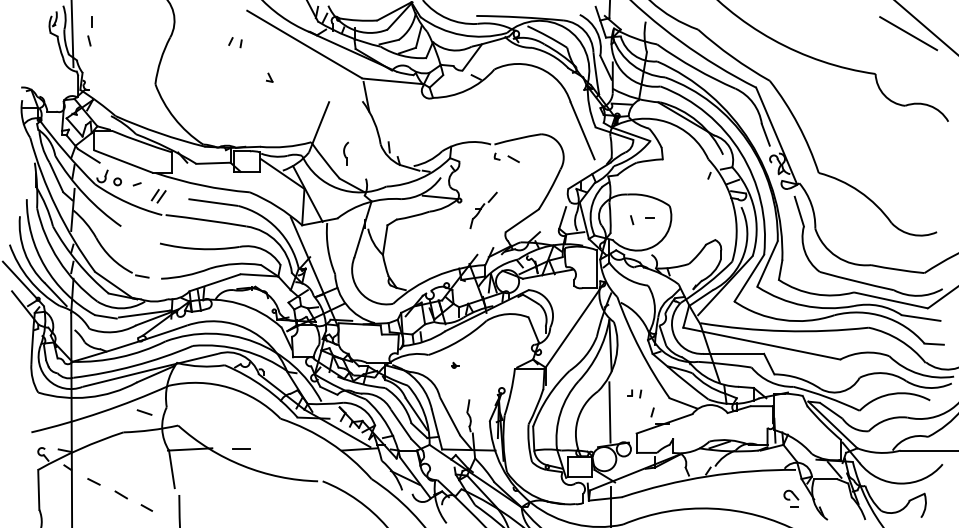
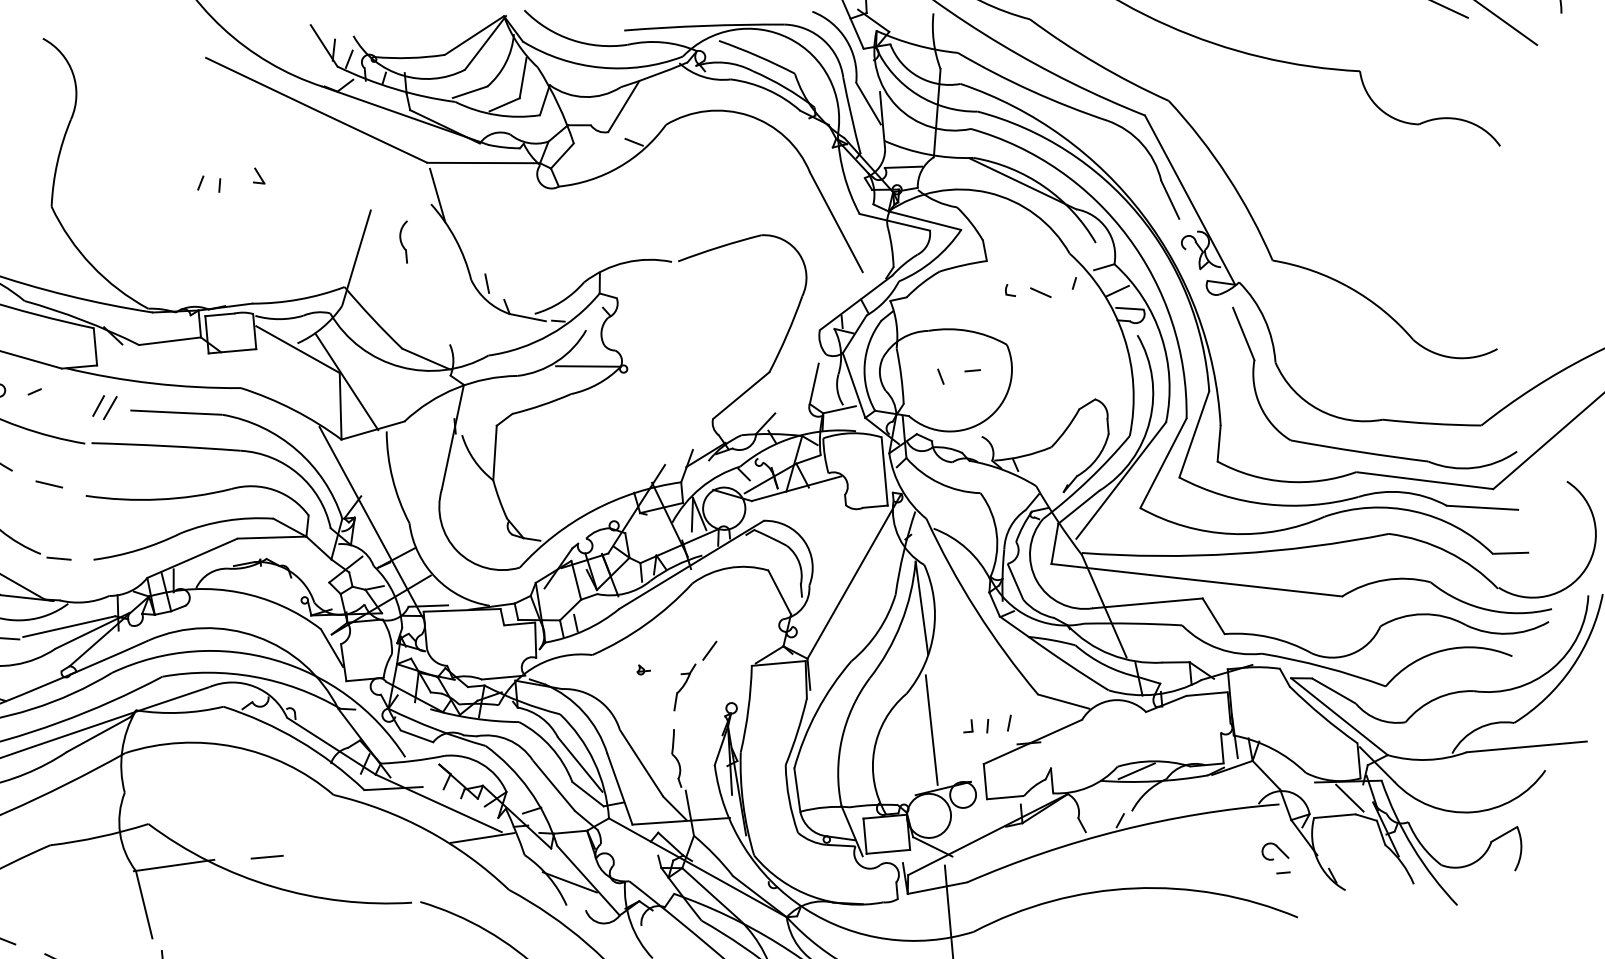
part: (235, 42) -> (209, 184), moved
part: (345, 153) -> (403, 241), moved
part: (506, 157) -> (1027, 290), moved
part: (158, 196) -> (104, 407), moved
part: (483, 210) -> (695, 676), moved
part: (634, 393) -> (976, 726), moved
line: (144, 412) -> (49, 484), moved

